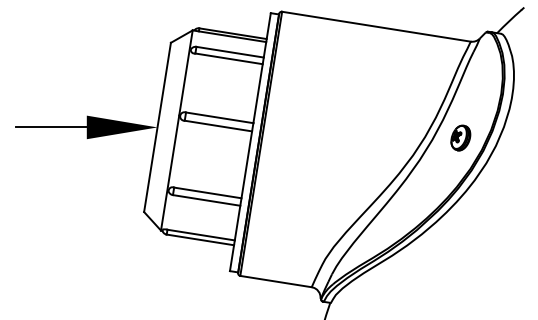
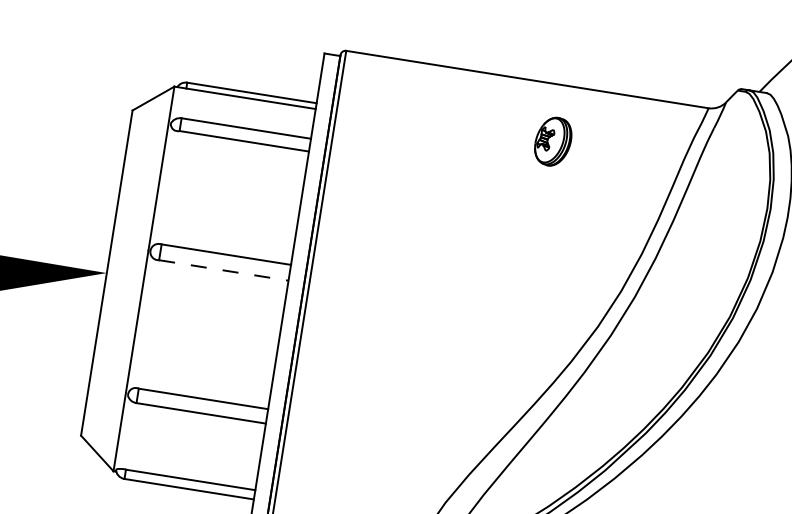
line: (218, 126) -> (223, 271), solid -> dashed
part: (460, 137) -> (552, 140), moved

